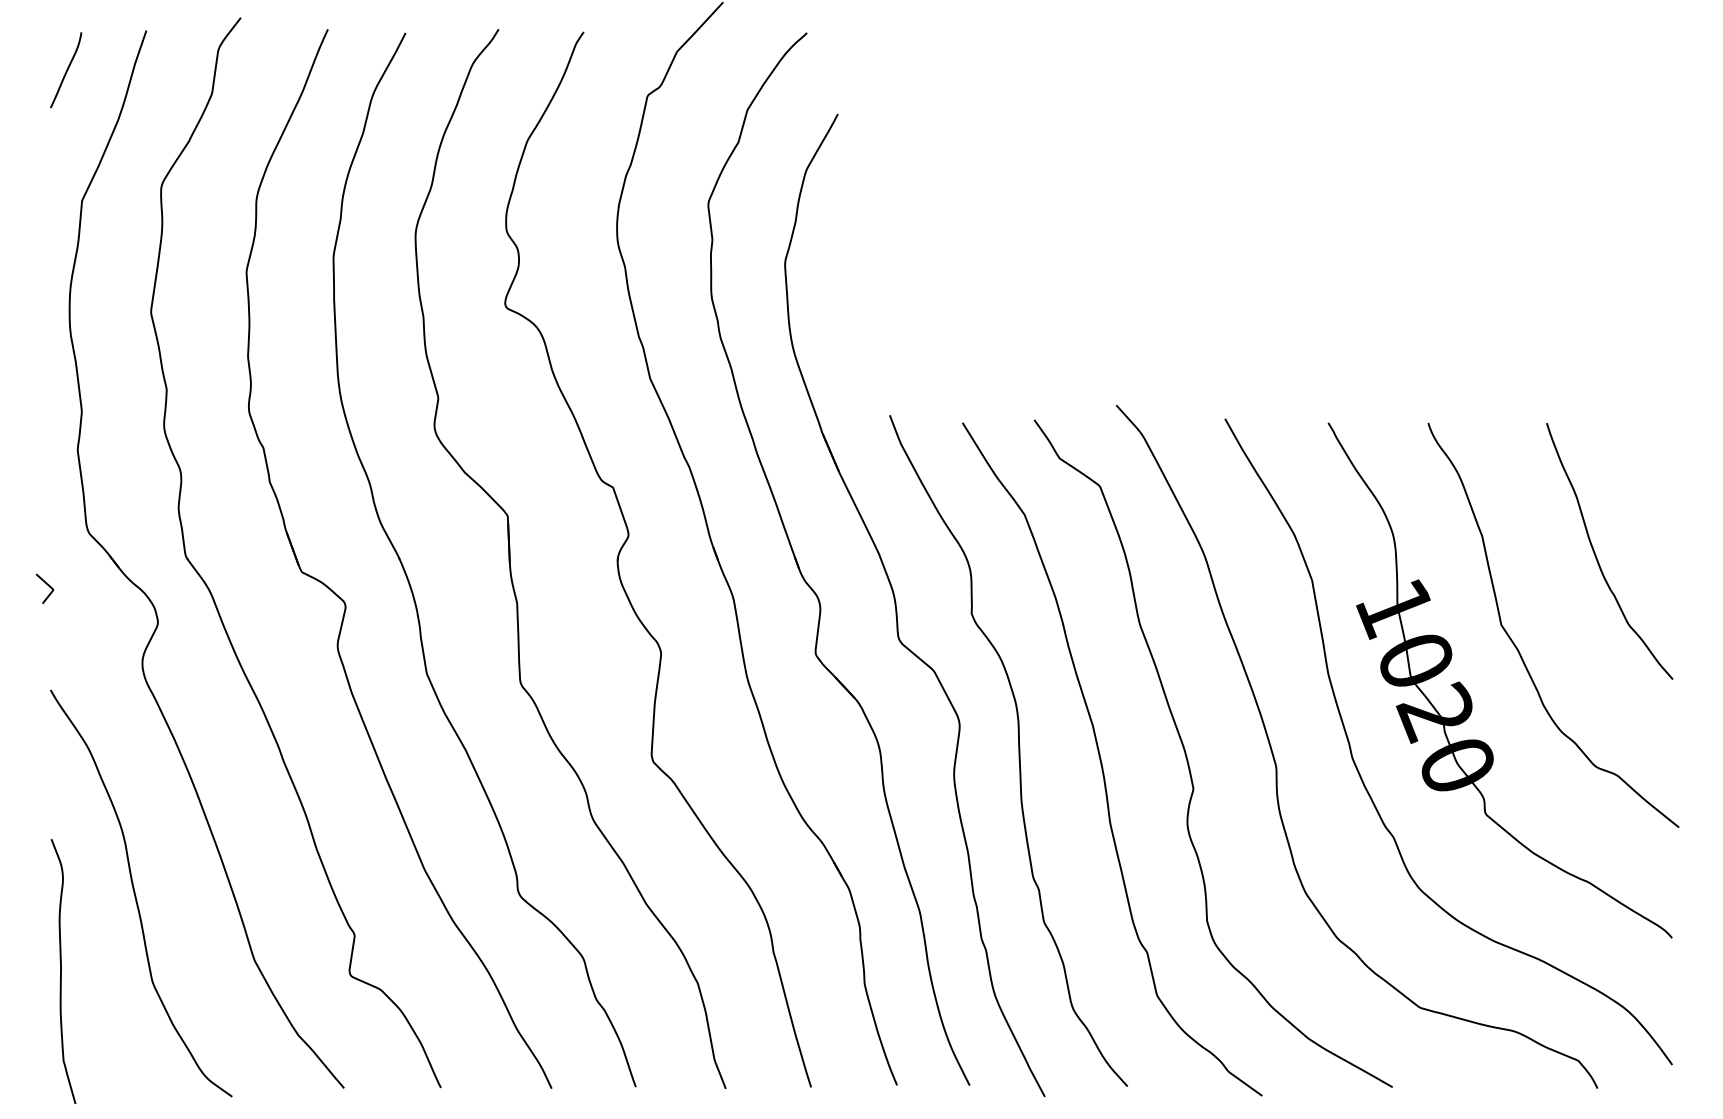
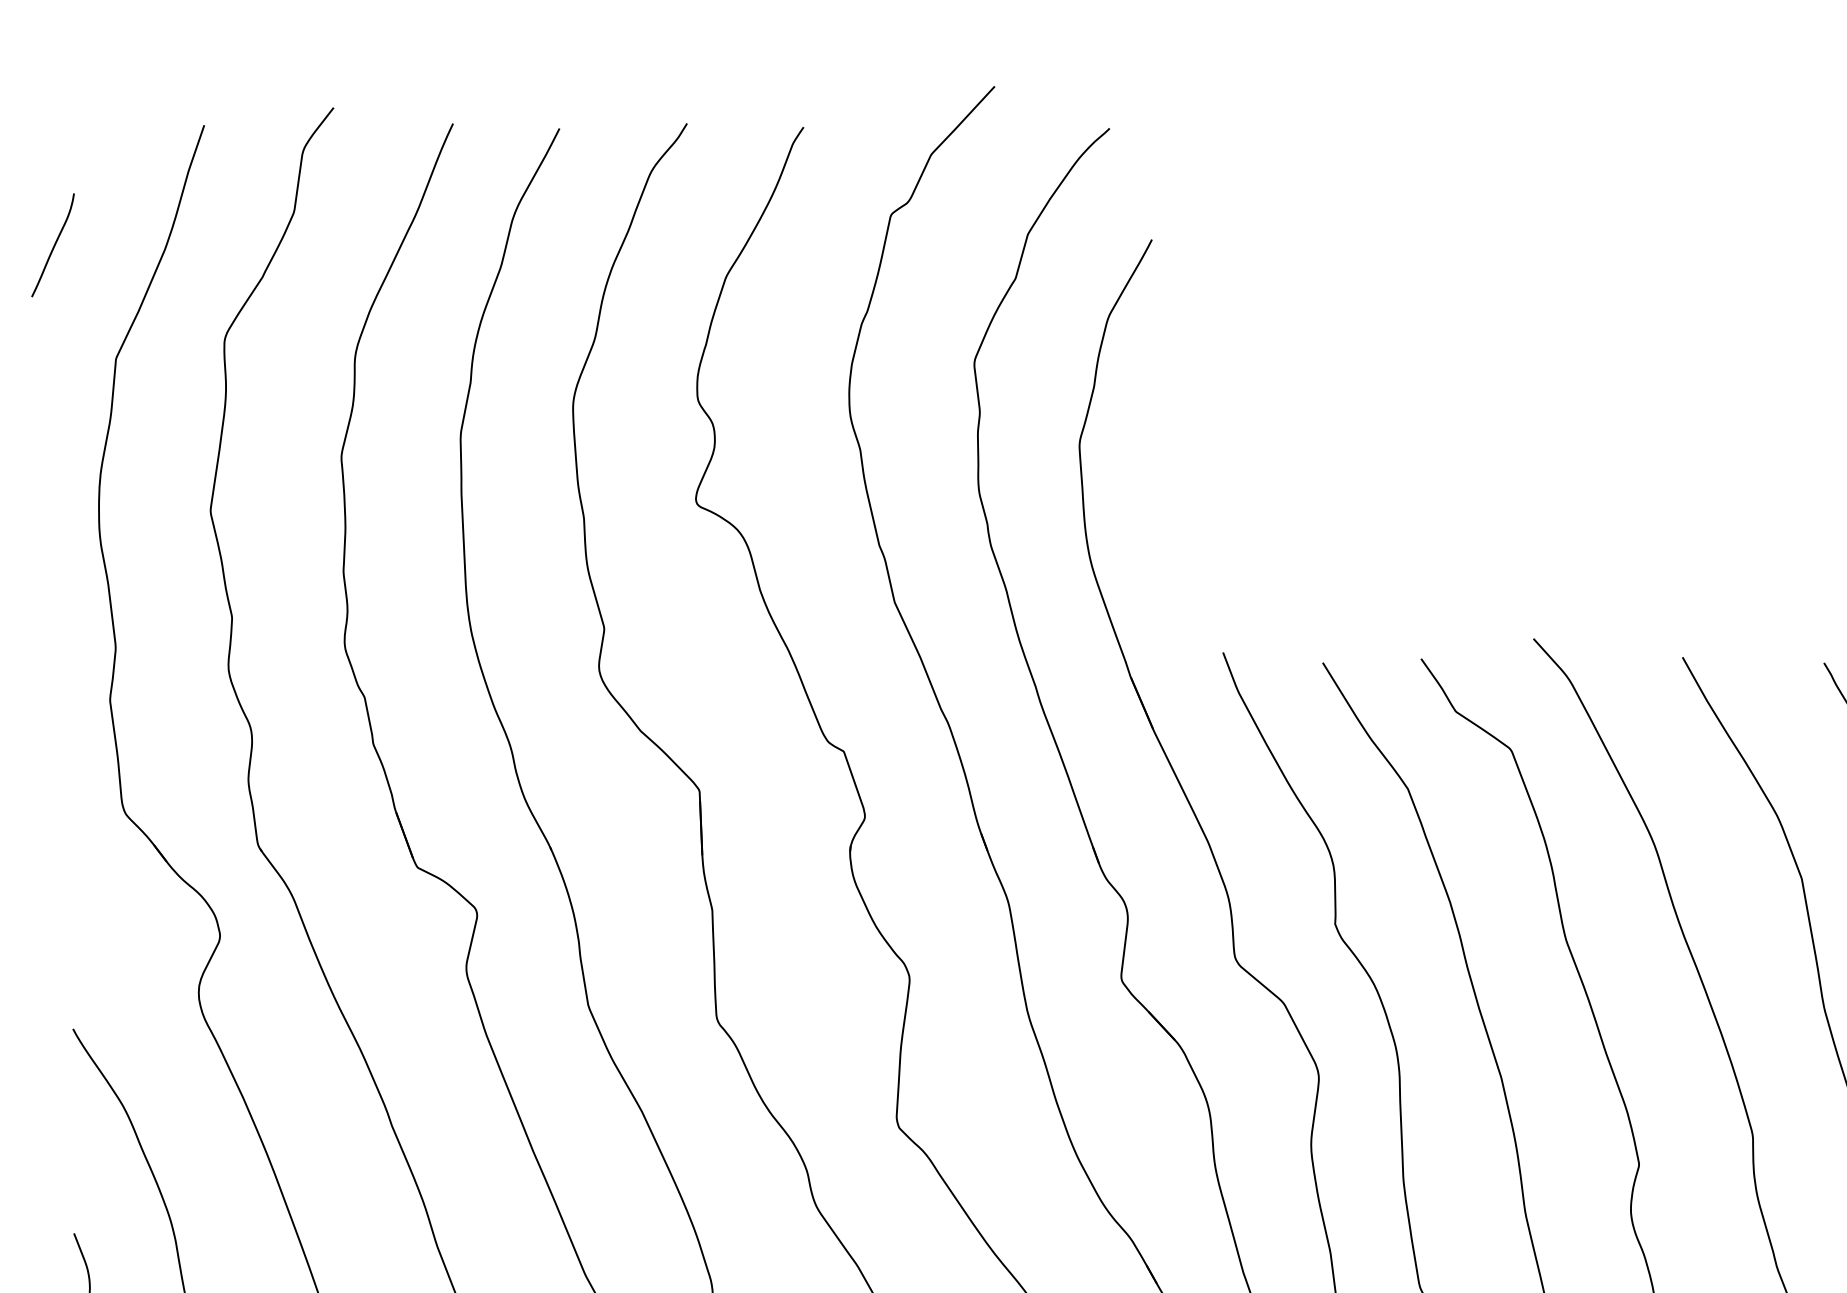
curve: (66, 70) -> (53, 245), moved
curve: (47, 585) -> (68, 885), removed

